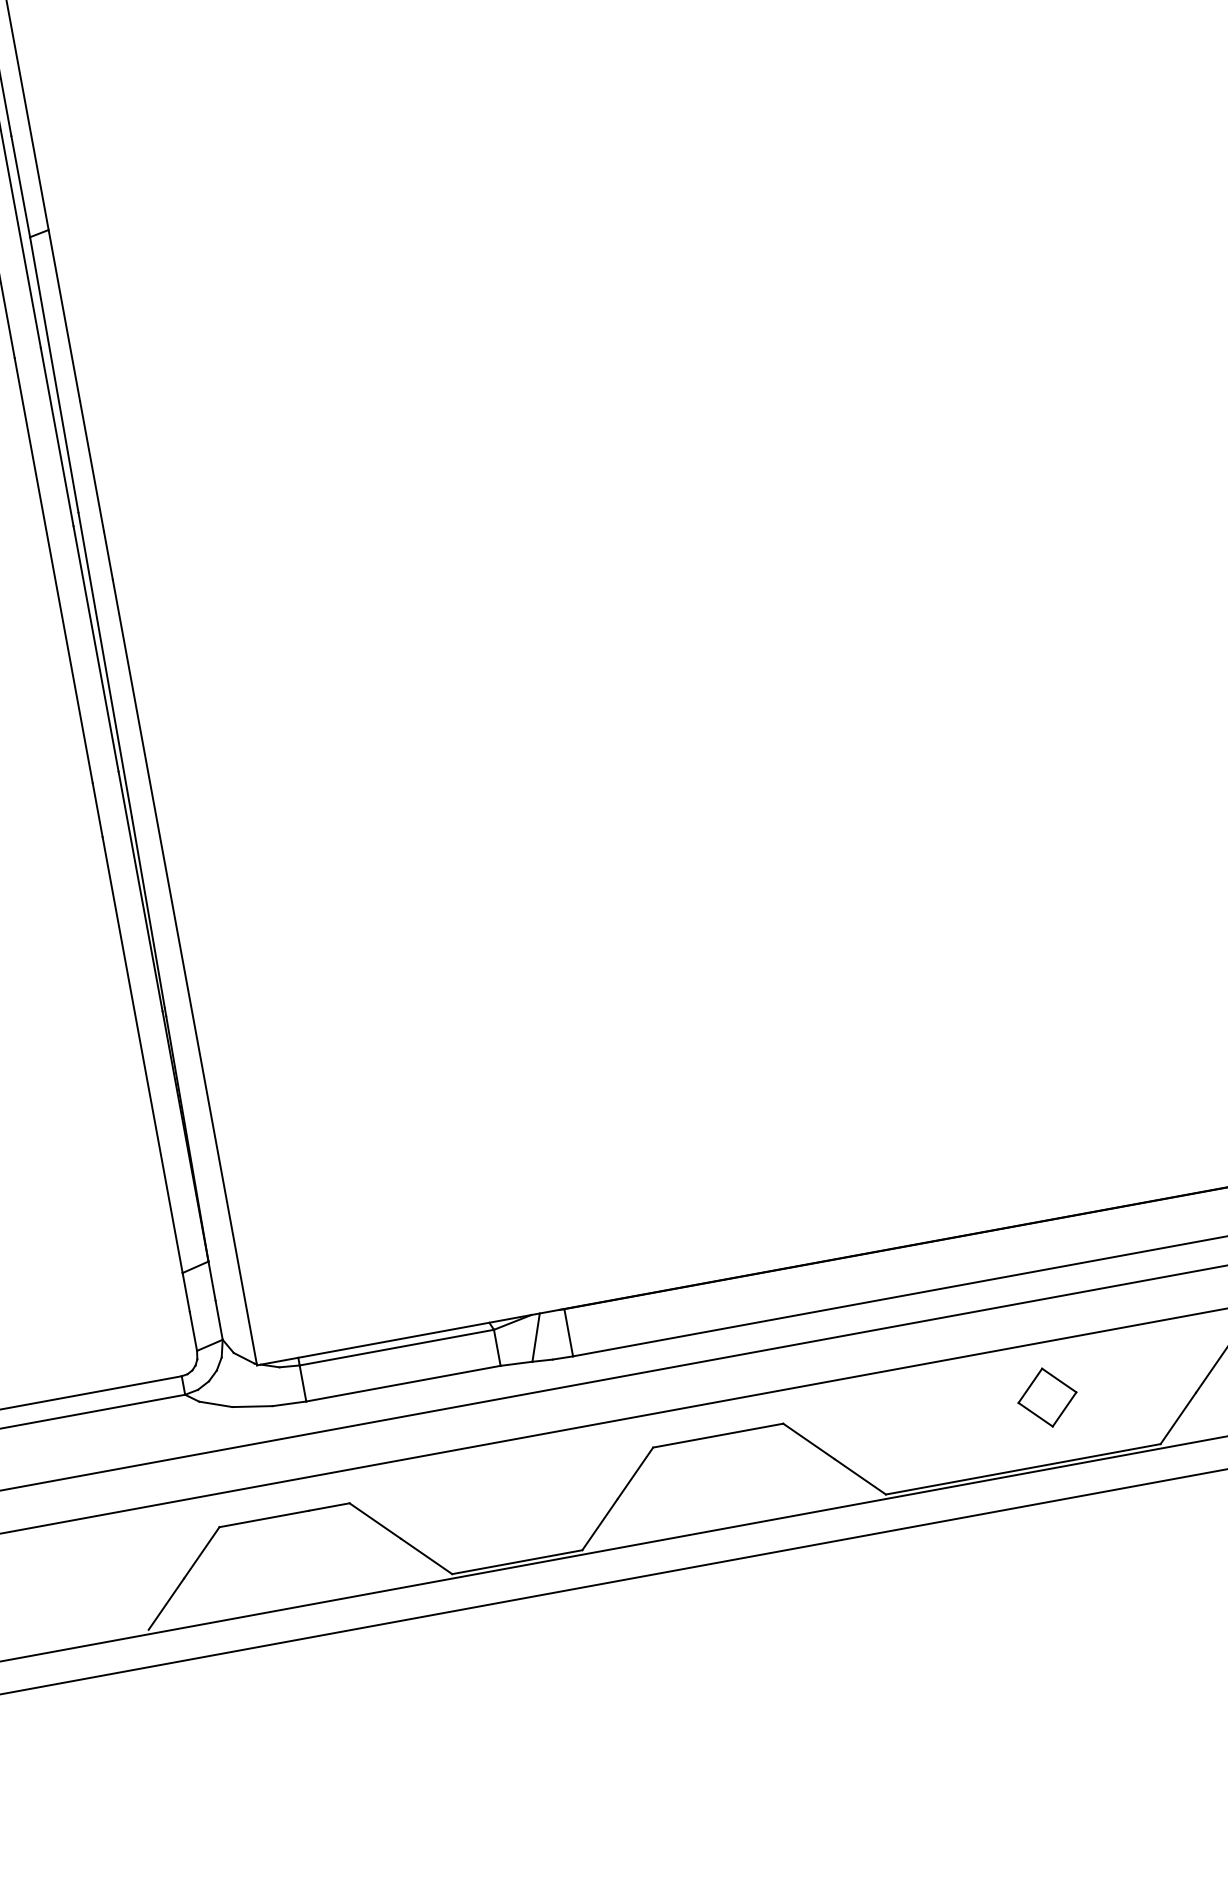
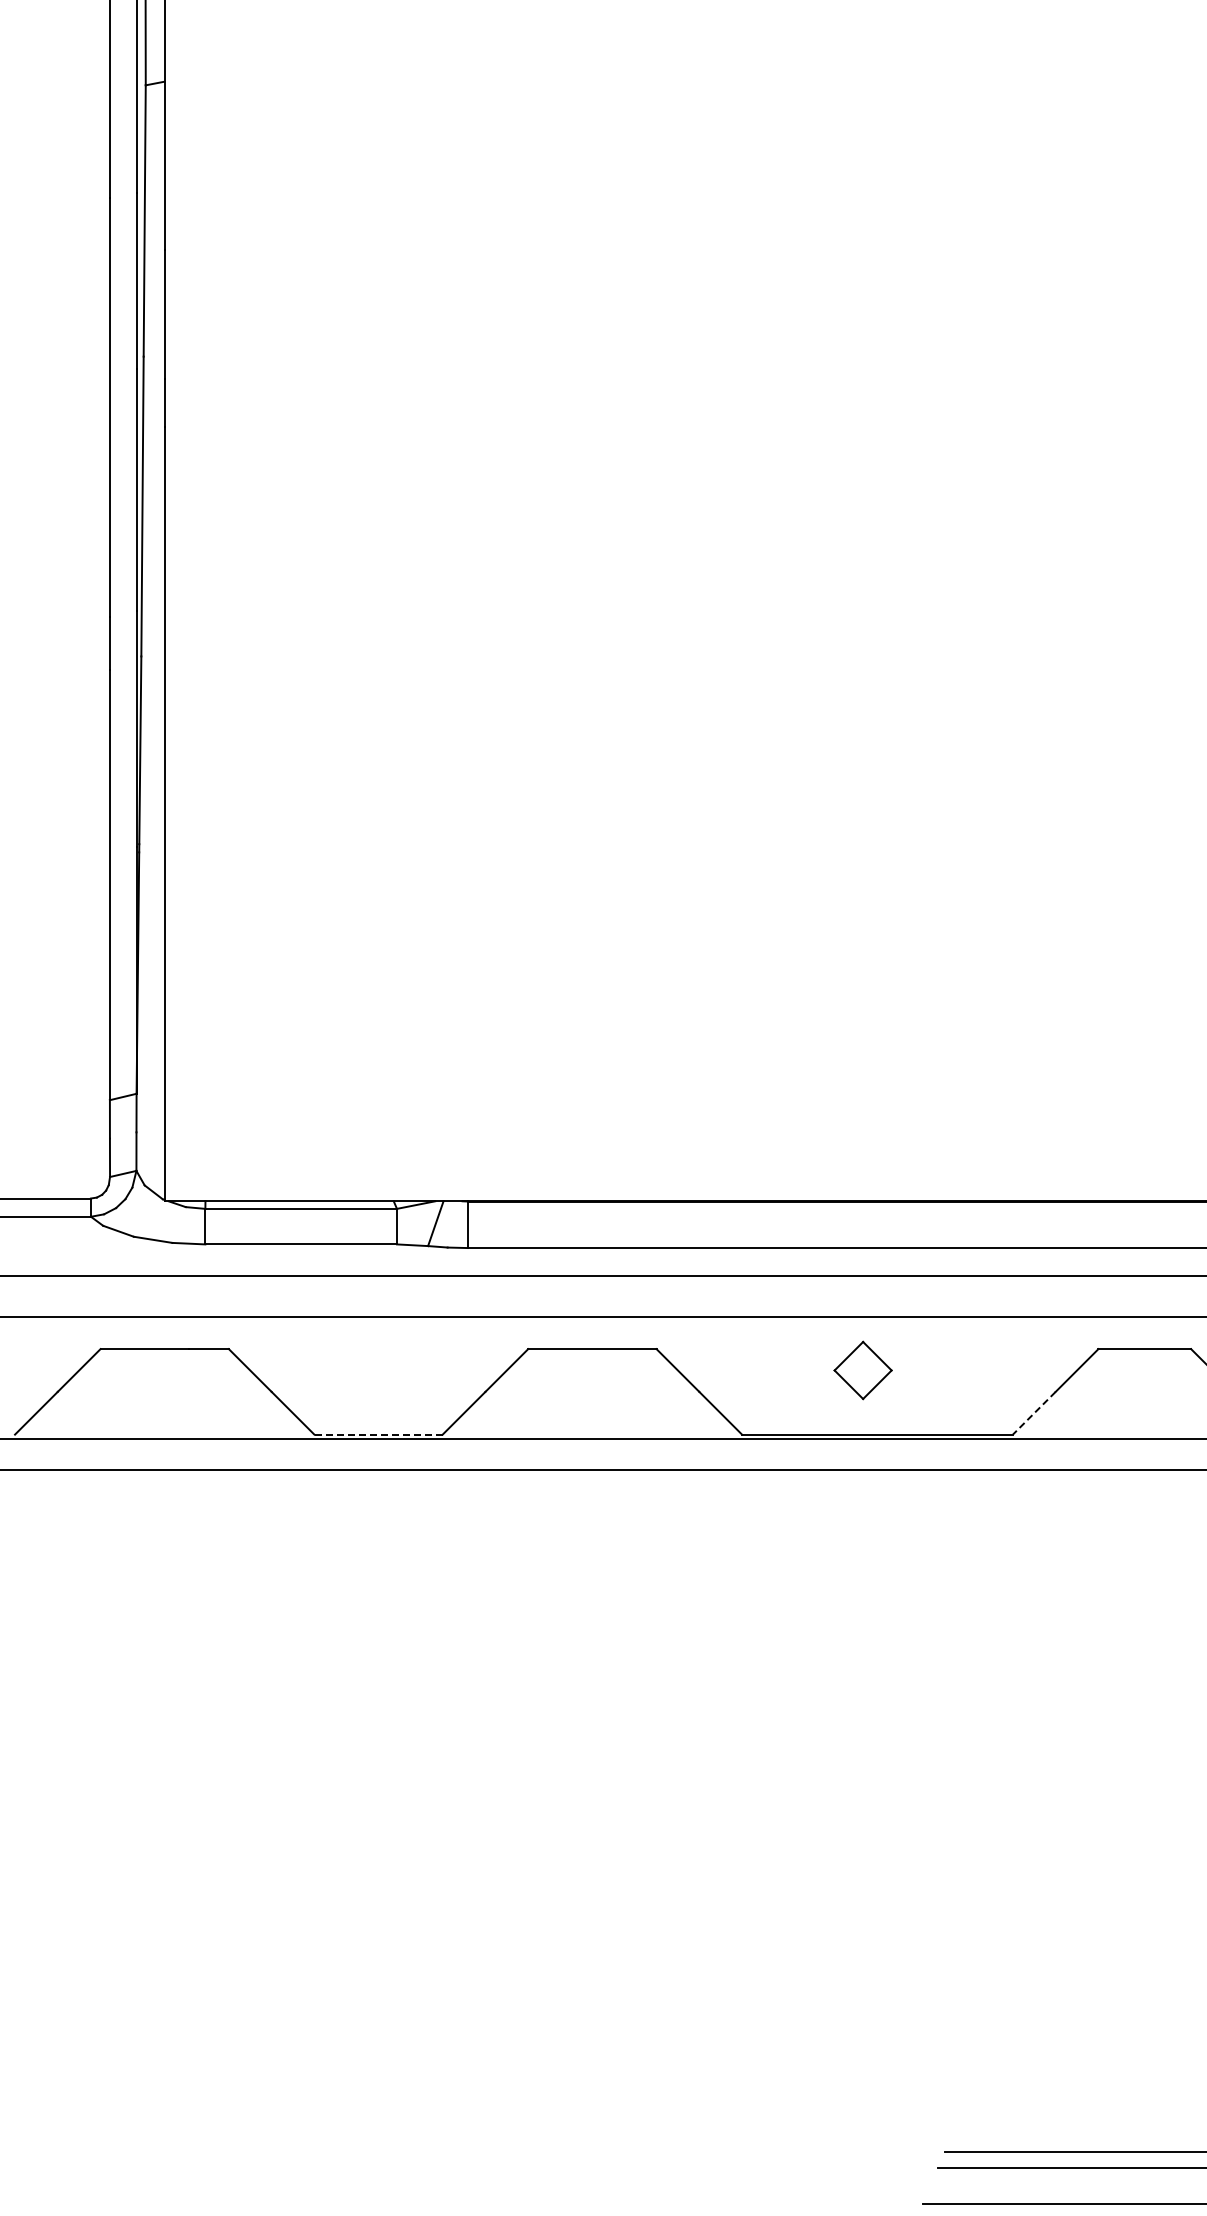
part: (1046, 1397) -> (862, 1370), moved
line: (1177, 1418) -> (1033, 1413), solid -> dashed
line: (517, 1562) -> (378, 1434), solid -> dashed

